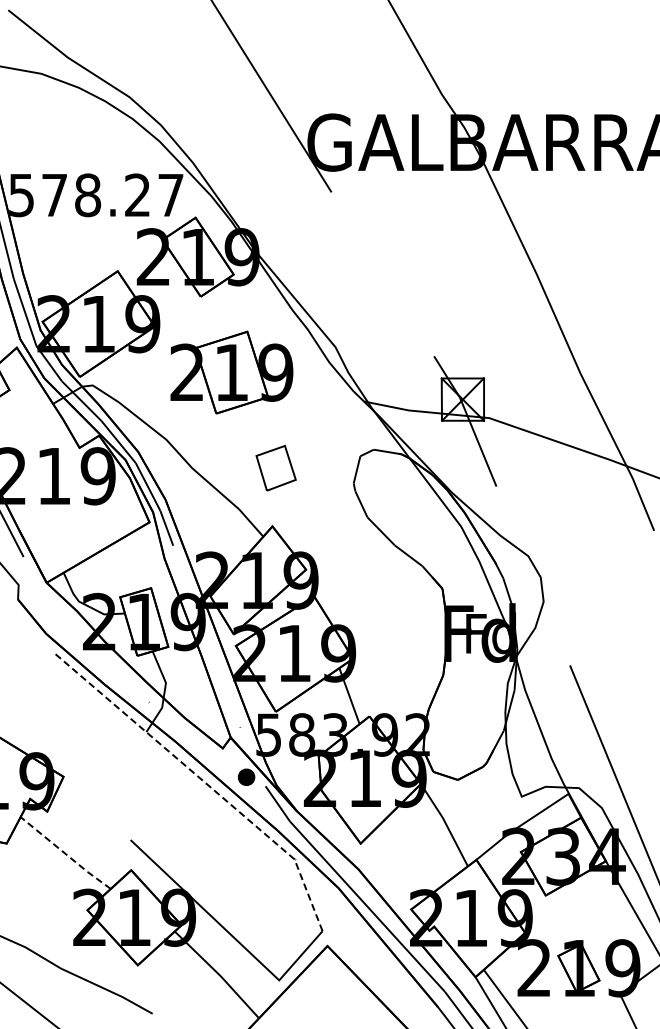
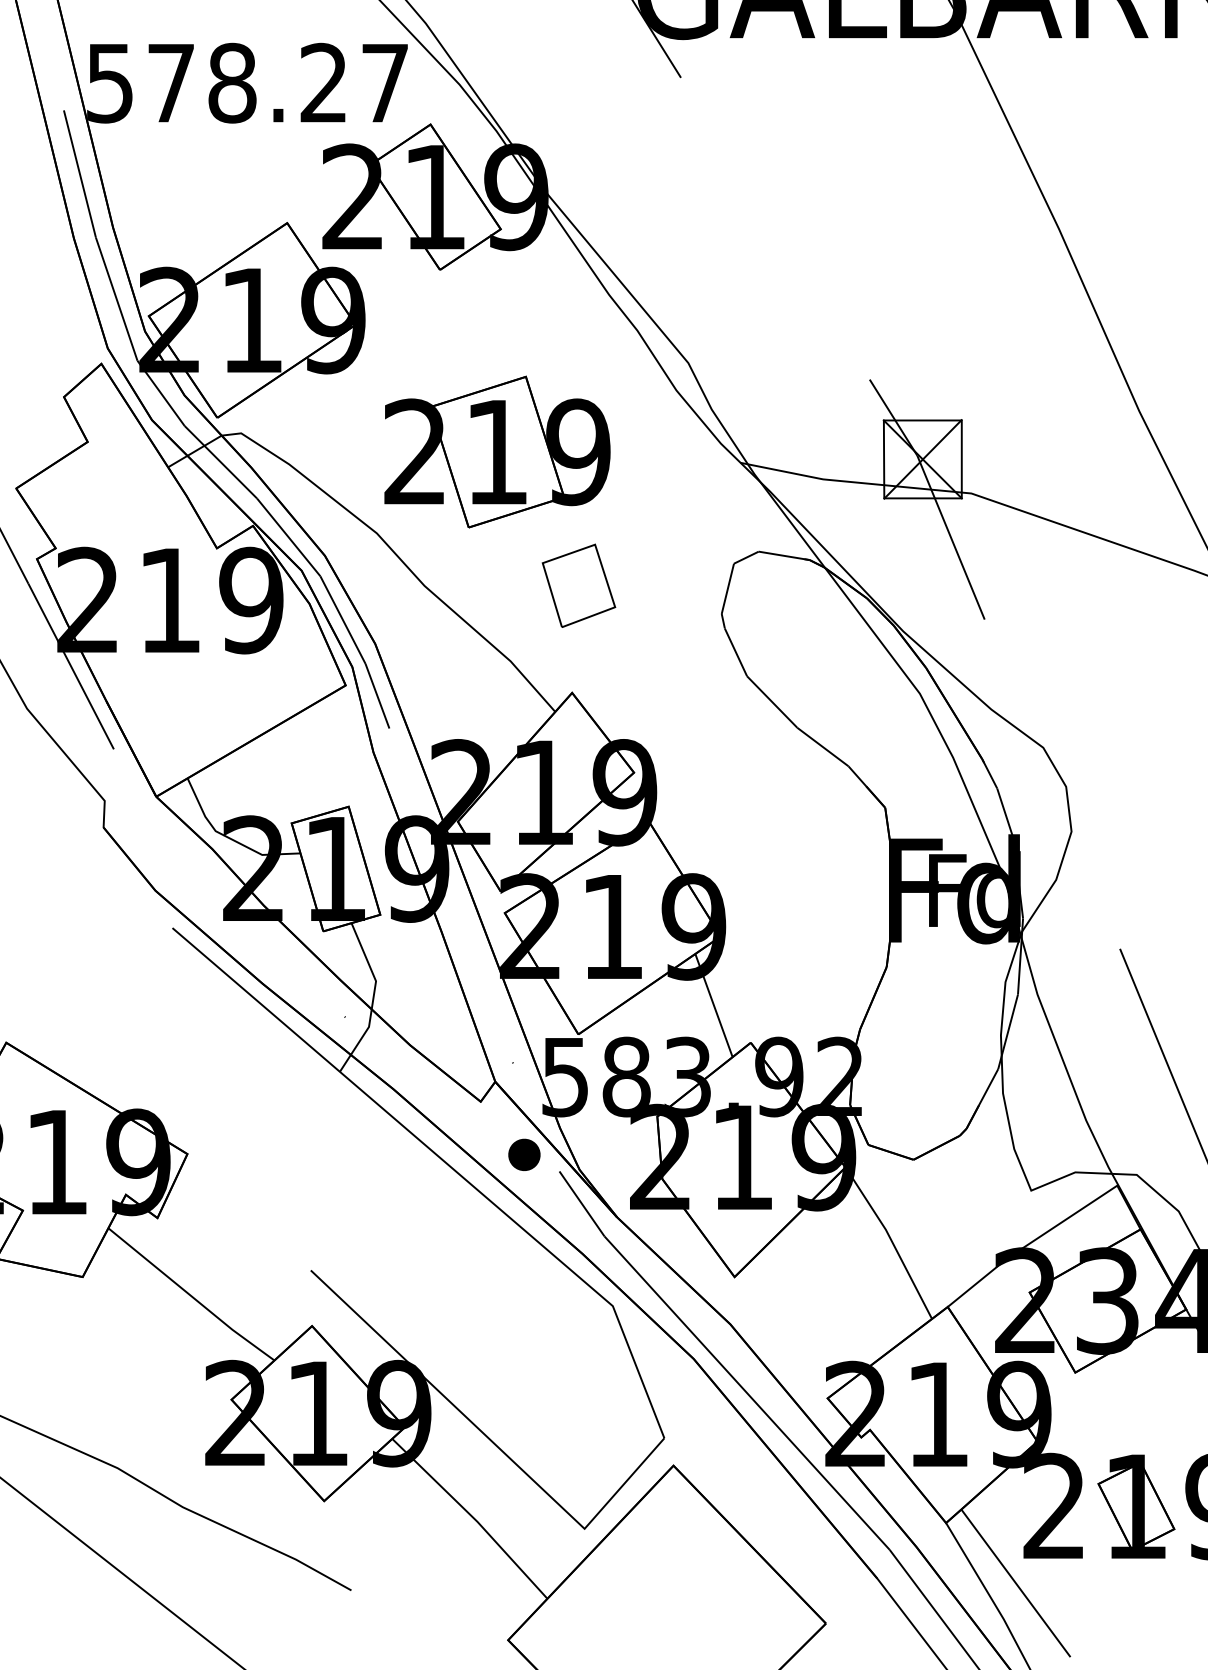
part: (231, 372) -> (496, 451), moved
line: (205, 782) -> (448, 1164), dashed -> solid
line: (65, 854) -> (190, 1297), dashed -> solid

